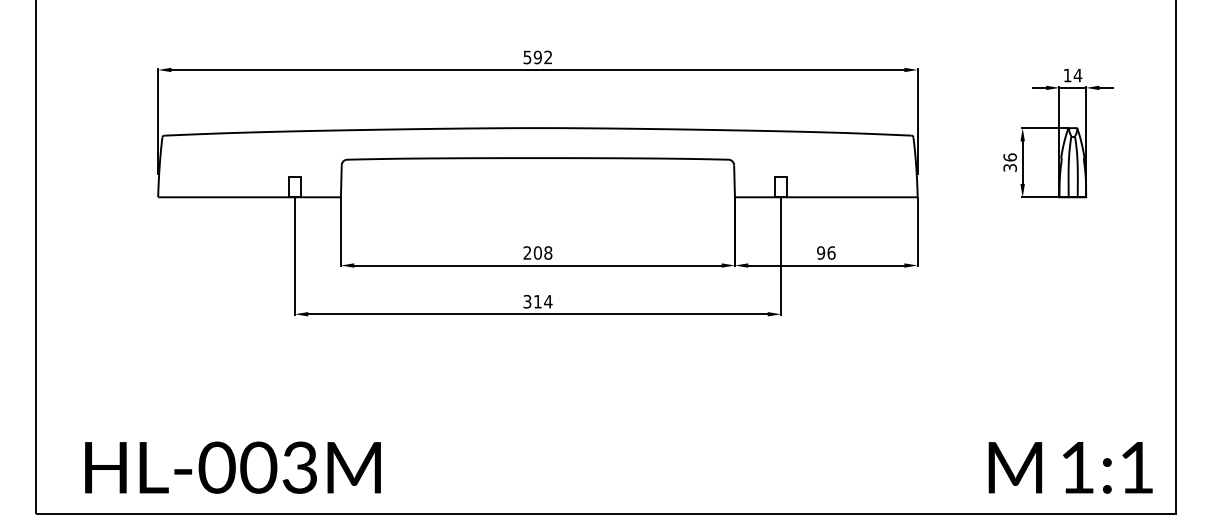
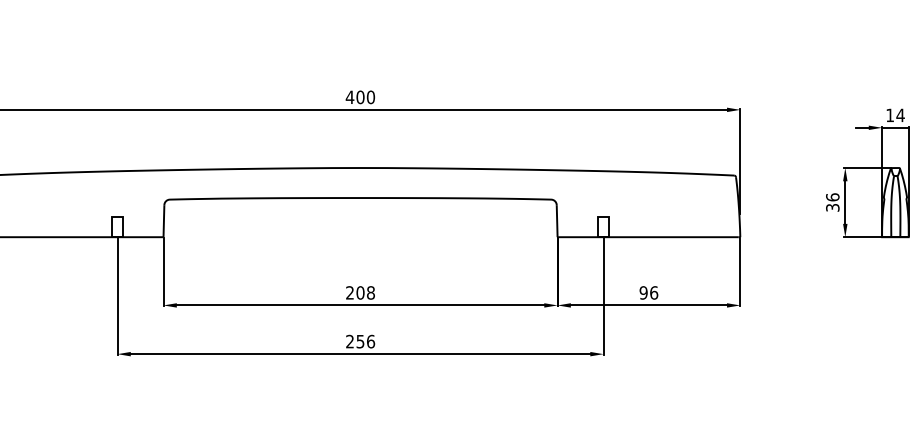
text: (537, 57) -> (360, 97), 592 -> 400
text: (537, 301) -> (360, 341), 314 -> 256

